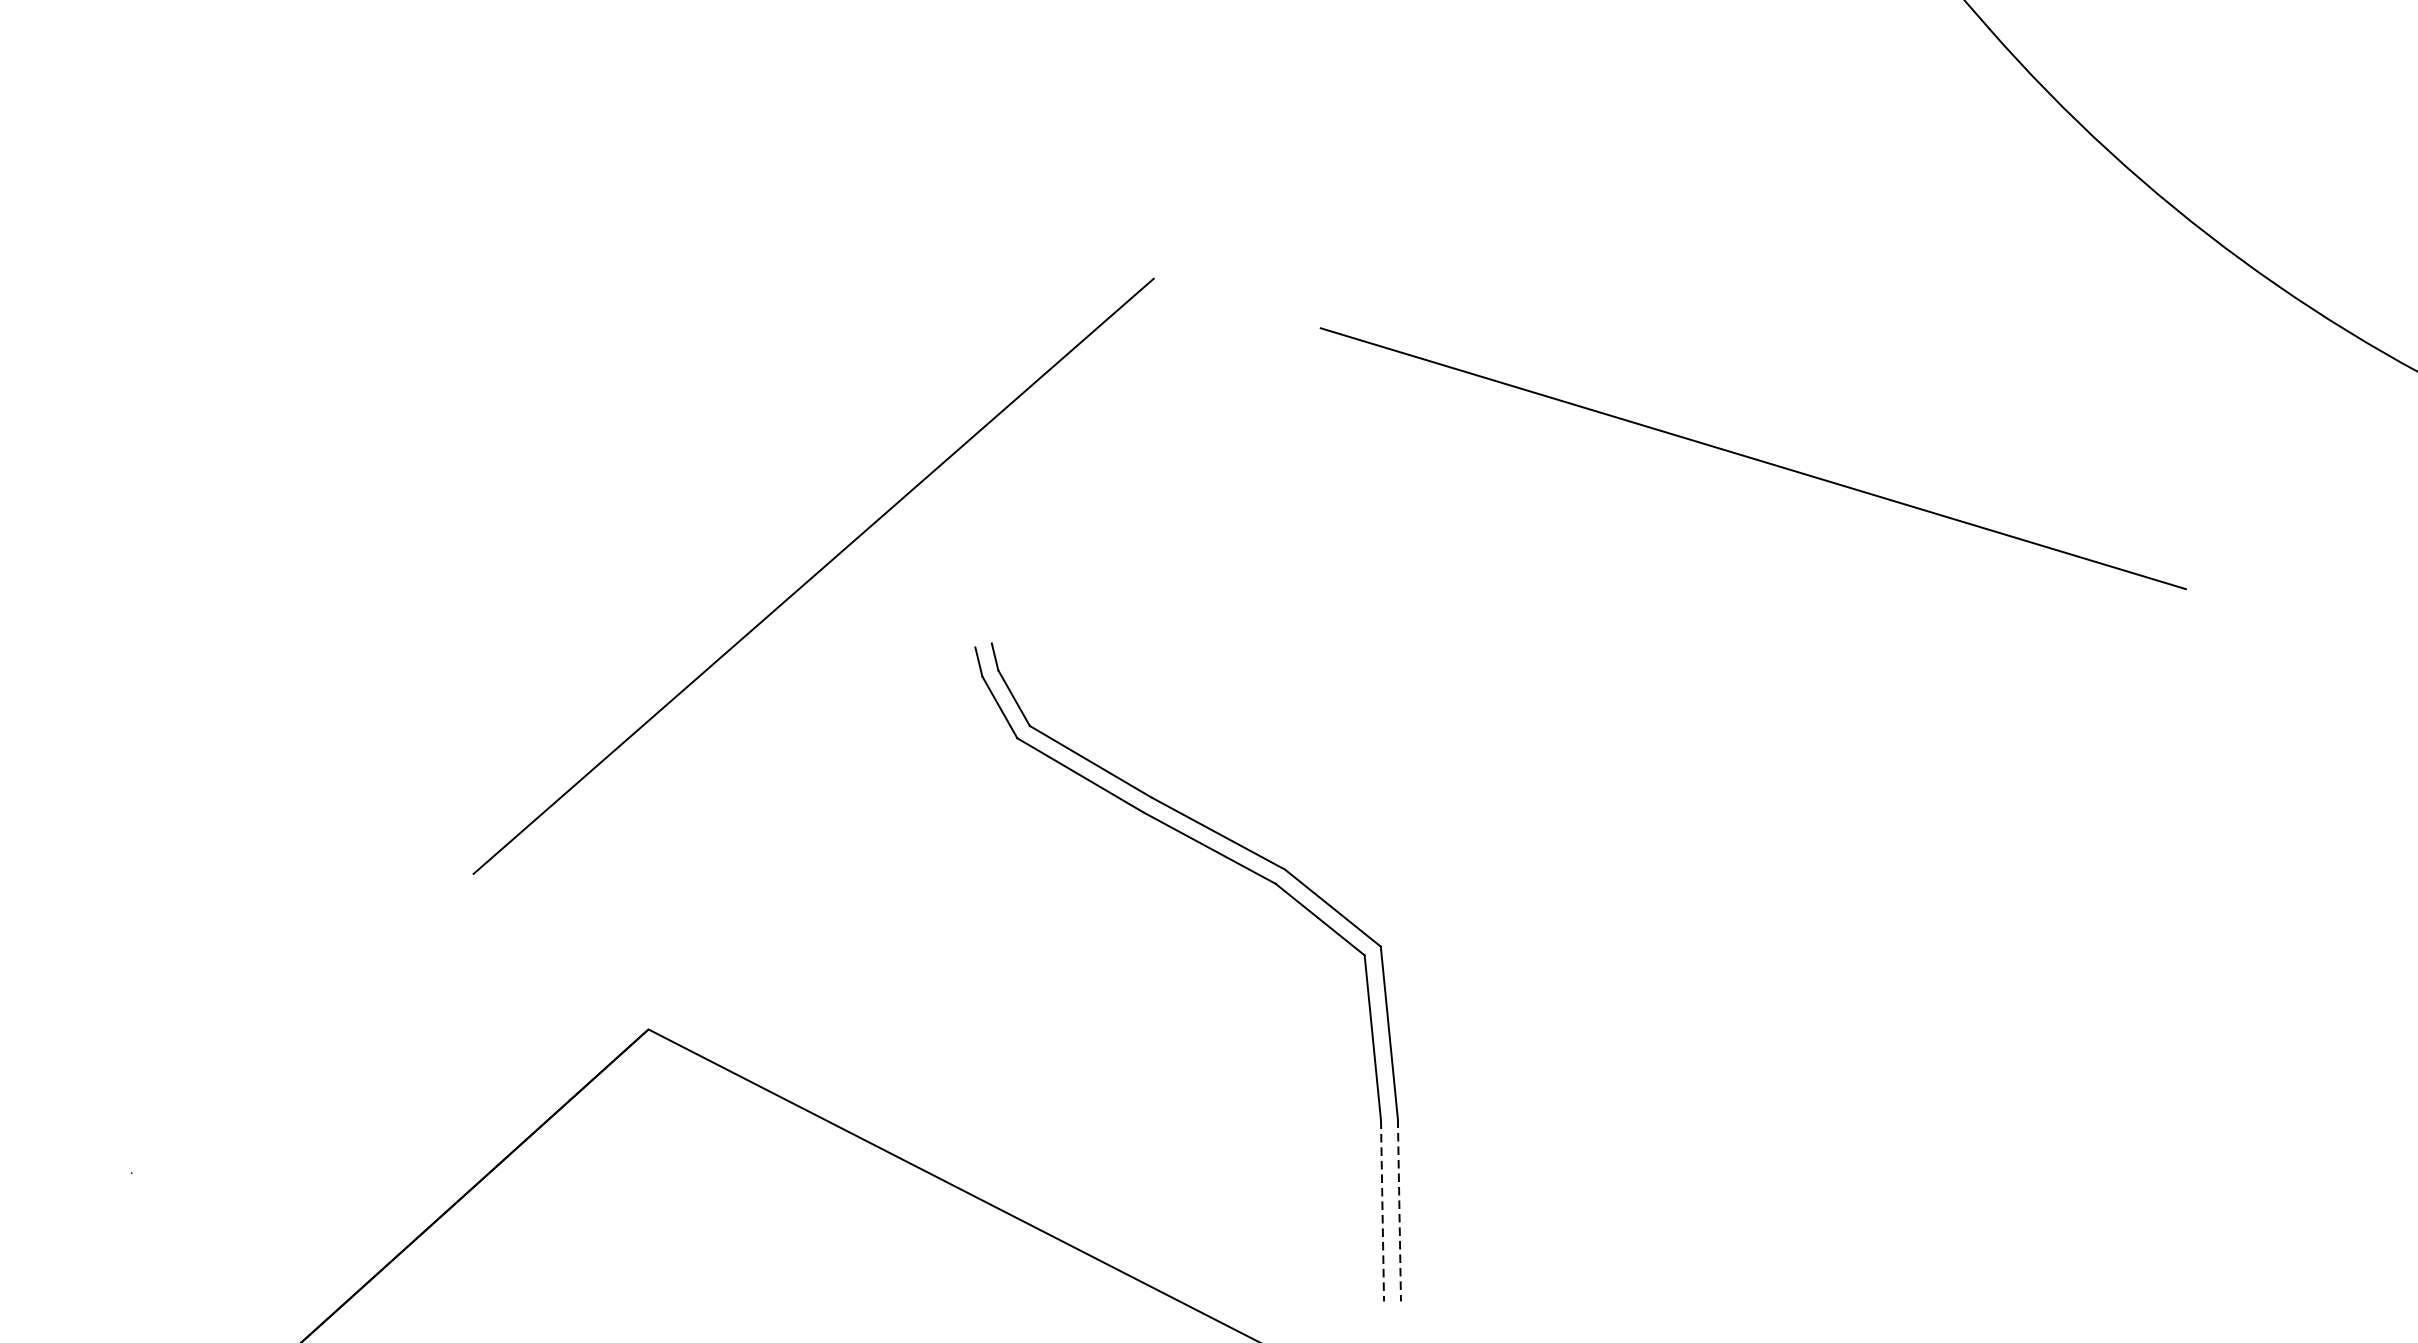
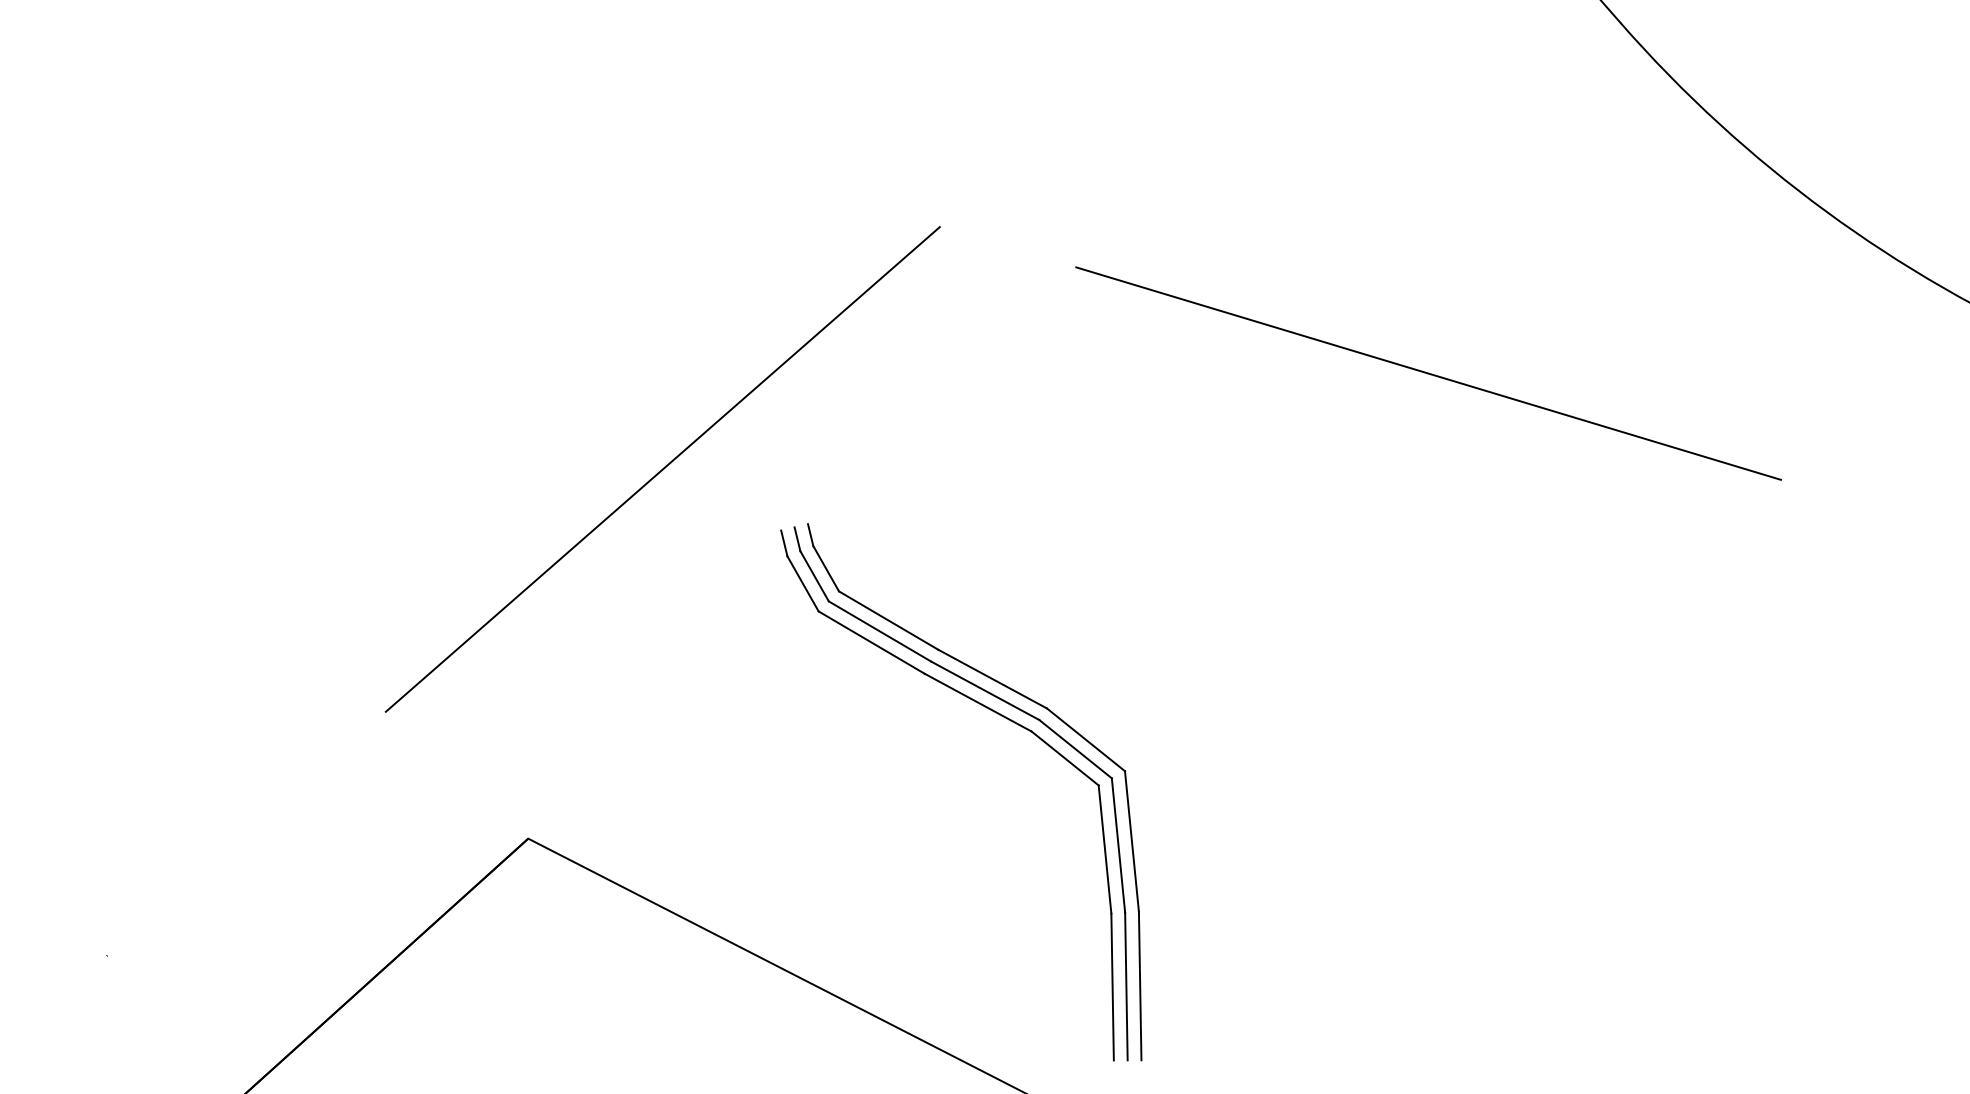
part: (1221, 875) -> (995, 713), added
line: (1382, 1210) -> (1126, 986), dashed -> solid
line: (1399, 1210) -> (1140, 986), dashed -> solid

